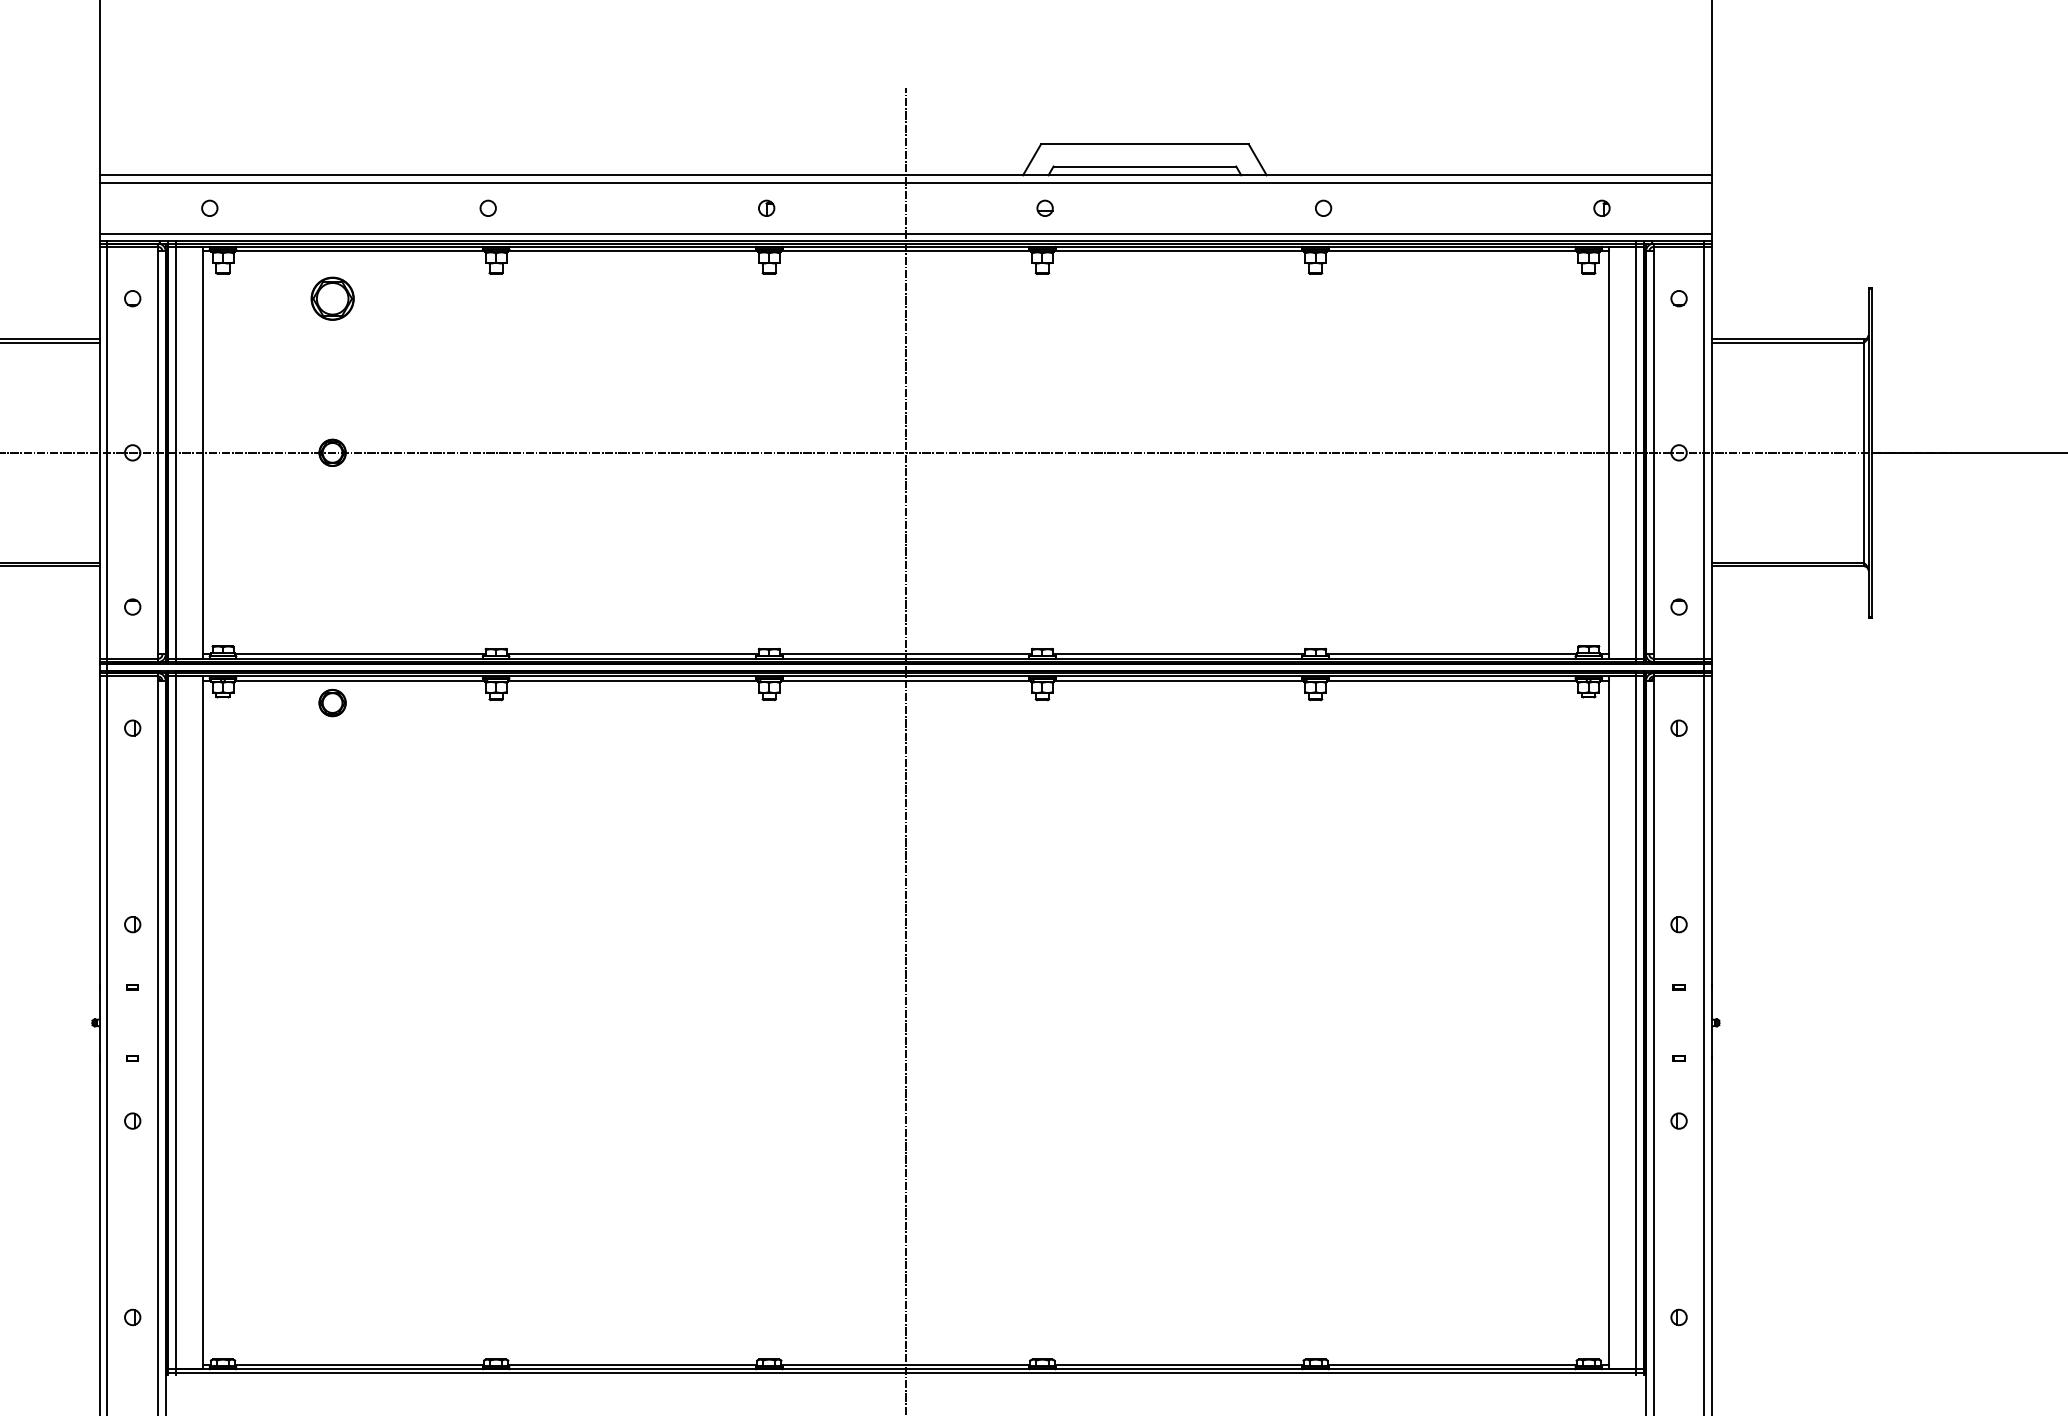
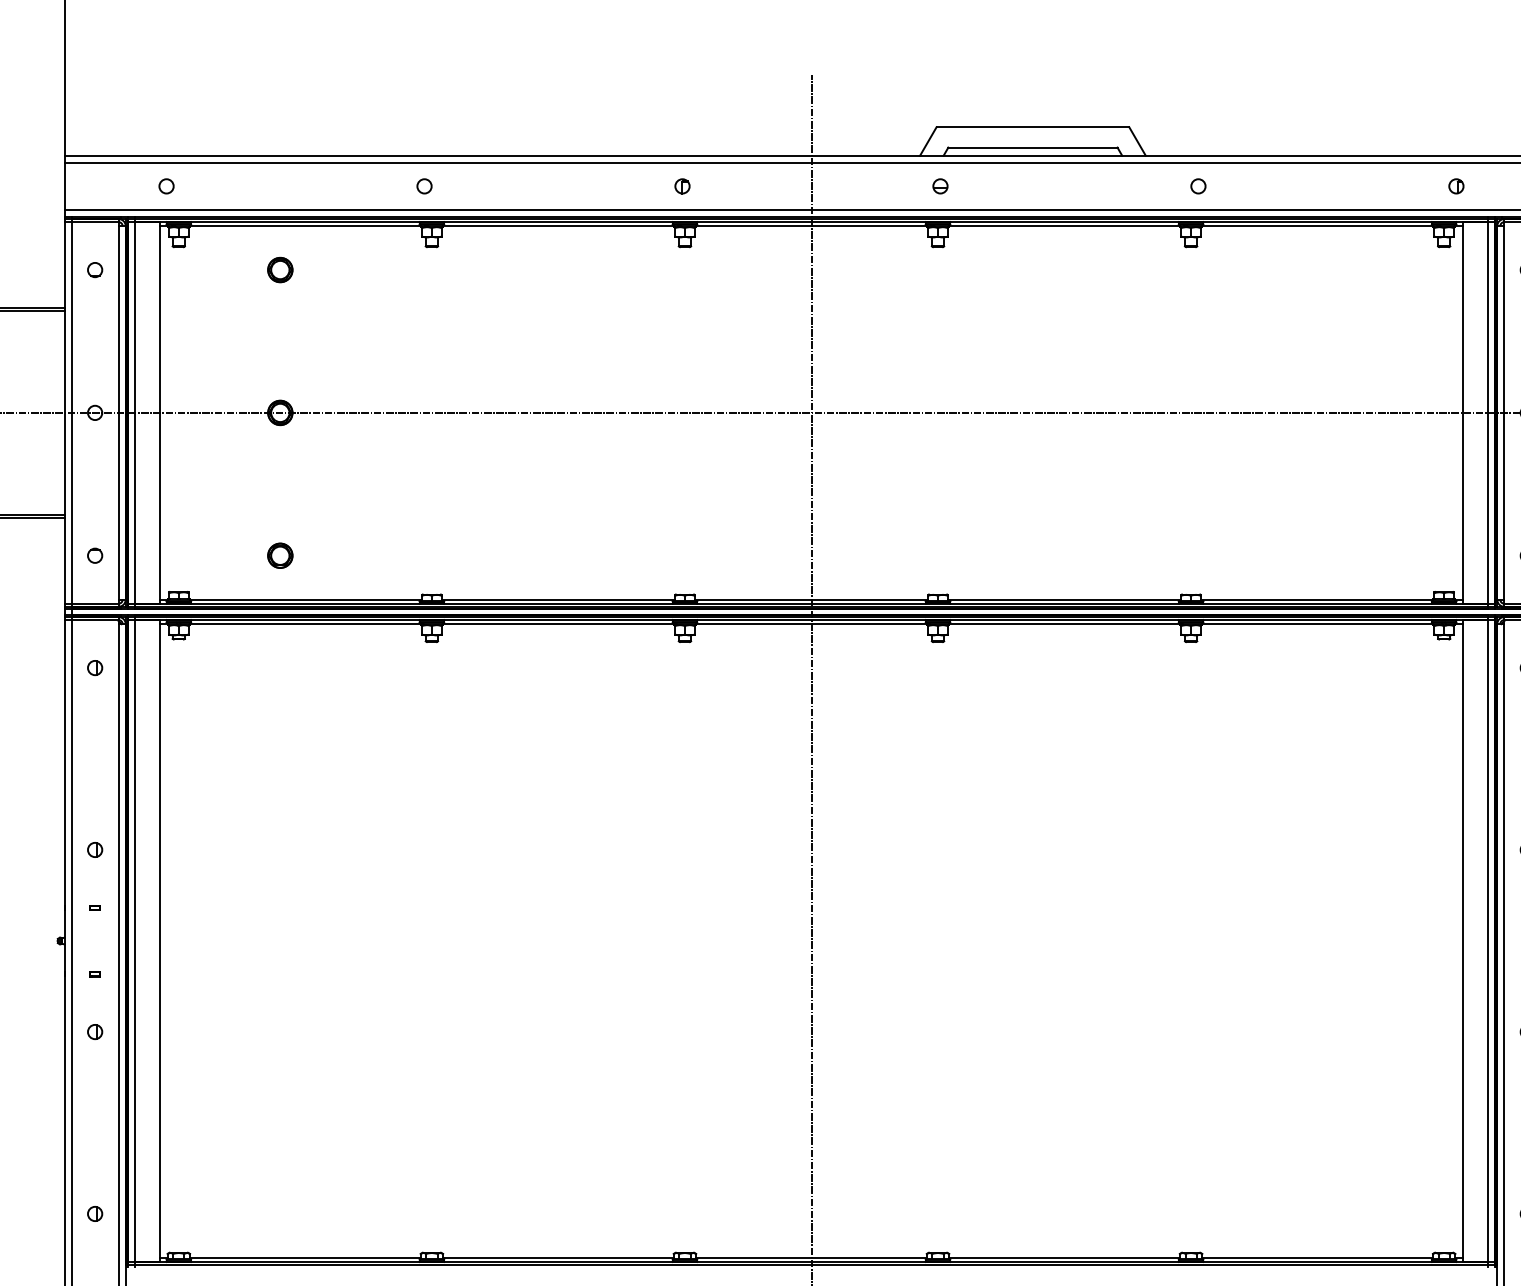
part: (332, 298) -> (280, 269), size x0.62
part: (332, 703) -> (280, 556), moved

